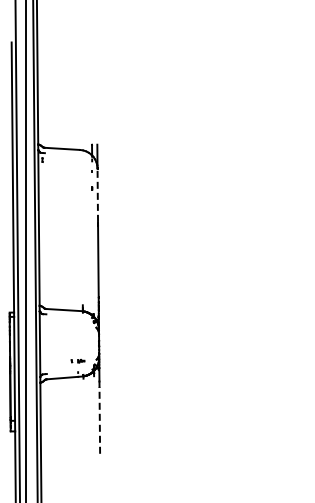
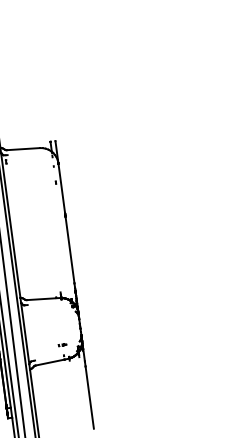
line: (97, 195) -> (61, 188), dashed -> solid
part: (77, 361) -> (62, 345), size x0.62
line: (99, 419) -> (89, 396), dashed -> solid

